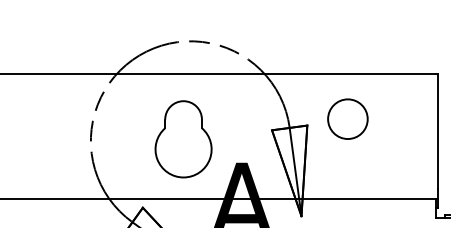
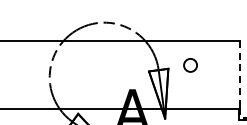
circle: (347, 119) -> (190, 65), size x0.6
line: (438, 132) -> (240, 72), solid -> dashed
part: (183, 139) -> (100, 76), removed

